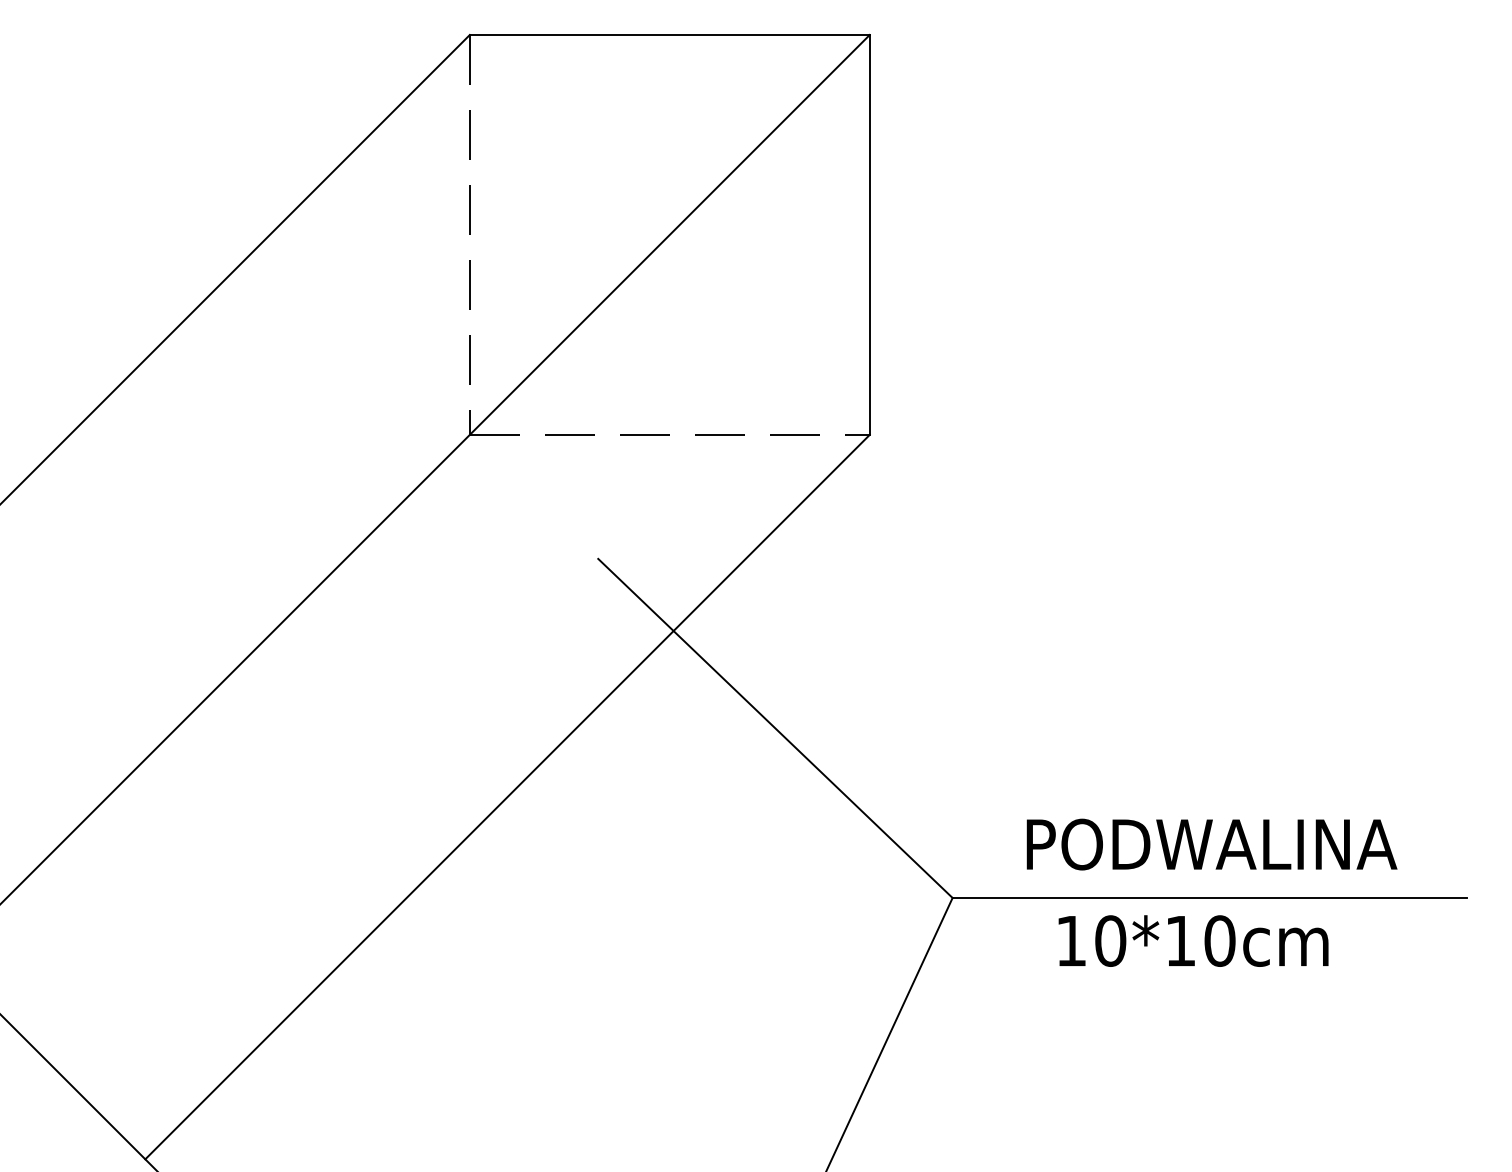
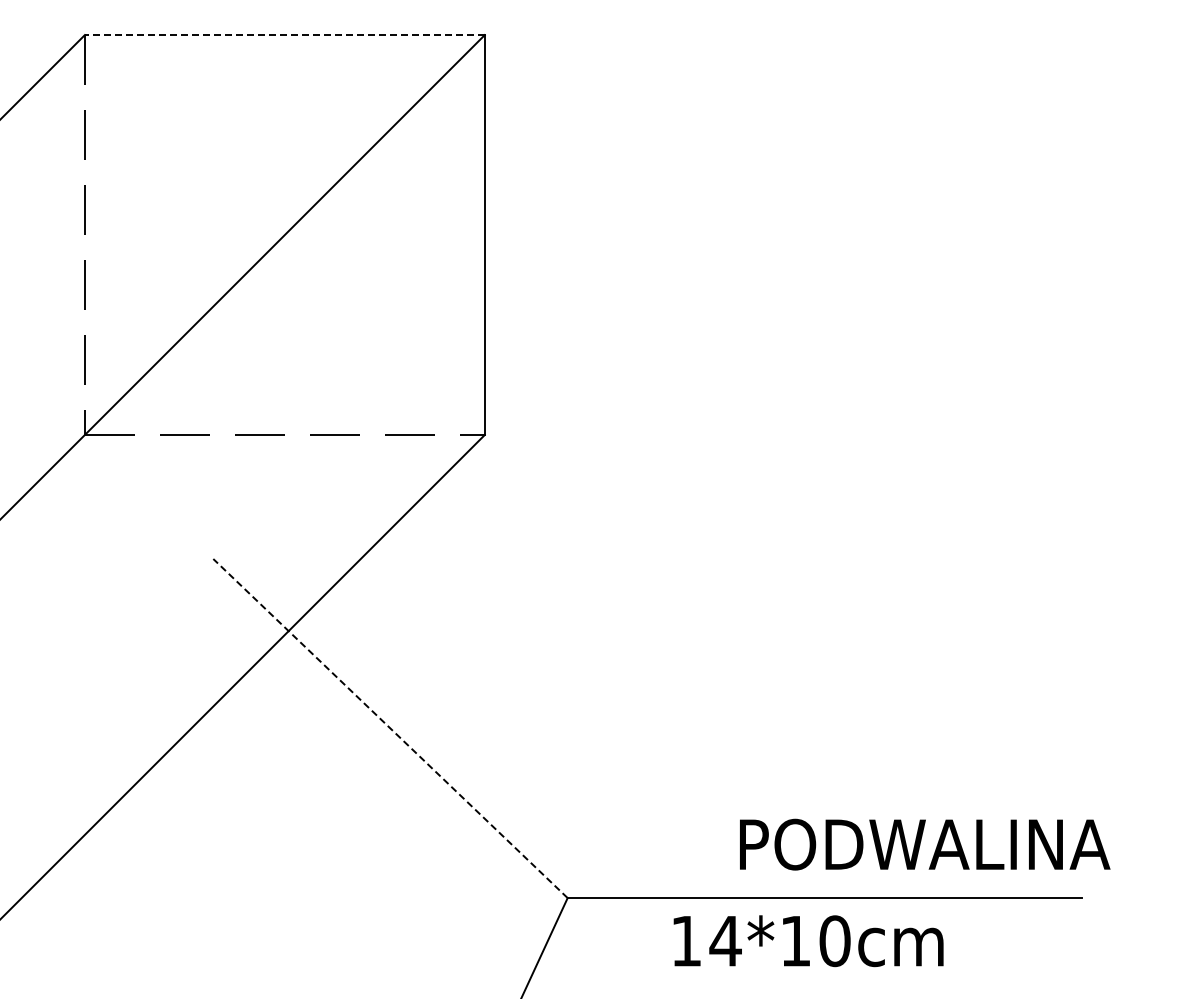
line: (669, 34) -> (284, 34), solid -> dashed
line: (775, 728) -> (390, 728), solid -> dashed
text: (1211, 844) -> (924, 844), moved
text: (1110, 940) -> (725, 940), 10*10cm -> 14*10cm

